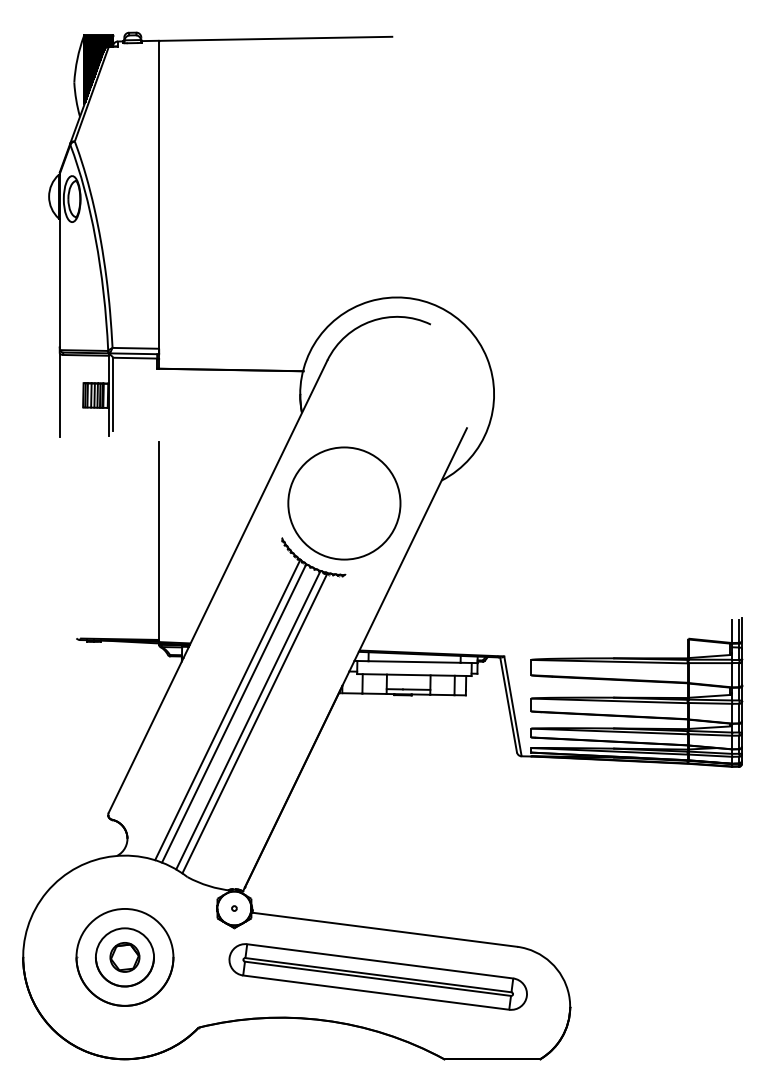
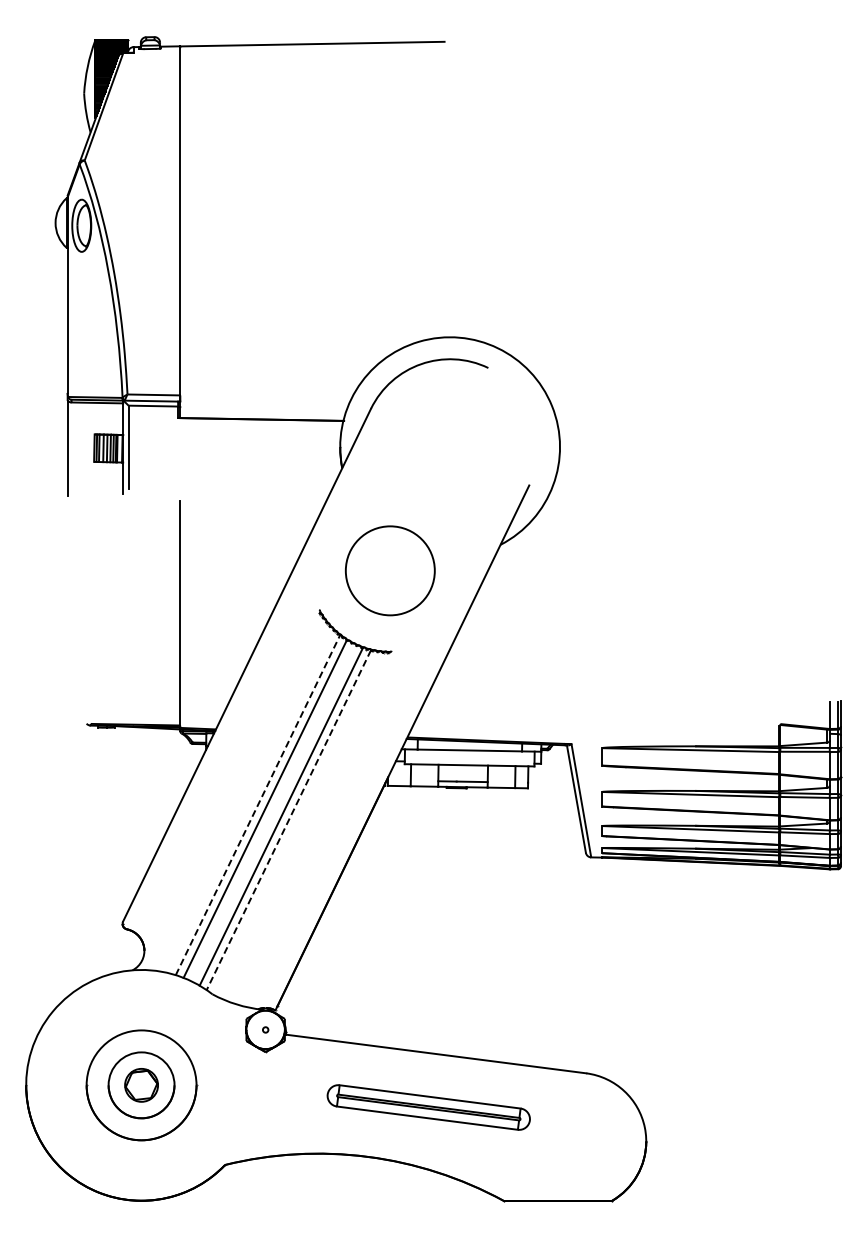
circle: (343, 503) -> (389, 570), size x0.7
line: (228, 709) -> (258, 804), solid -> dashed
line: (254, 723) -> (288, 820), solid -> dashed
part: (378, 976) -> (428, 1107), size x0.6

